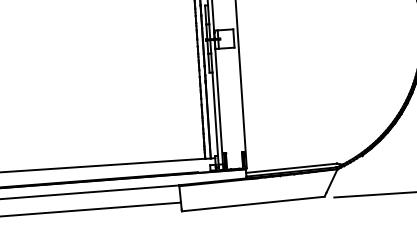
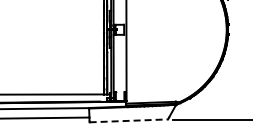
line: (254, 203) -> (129, 120), solid -> dashed

